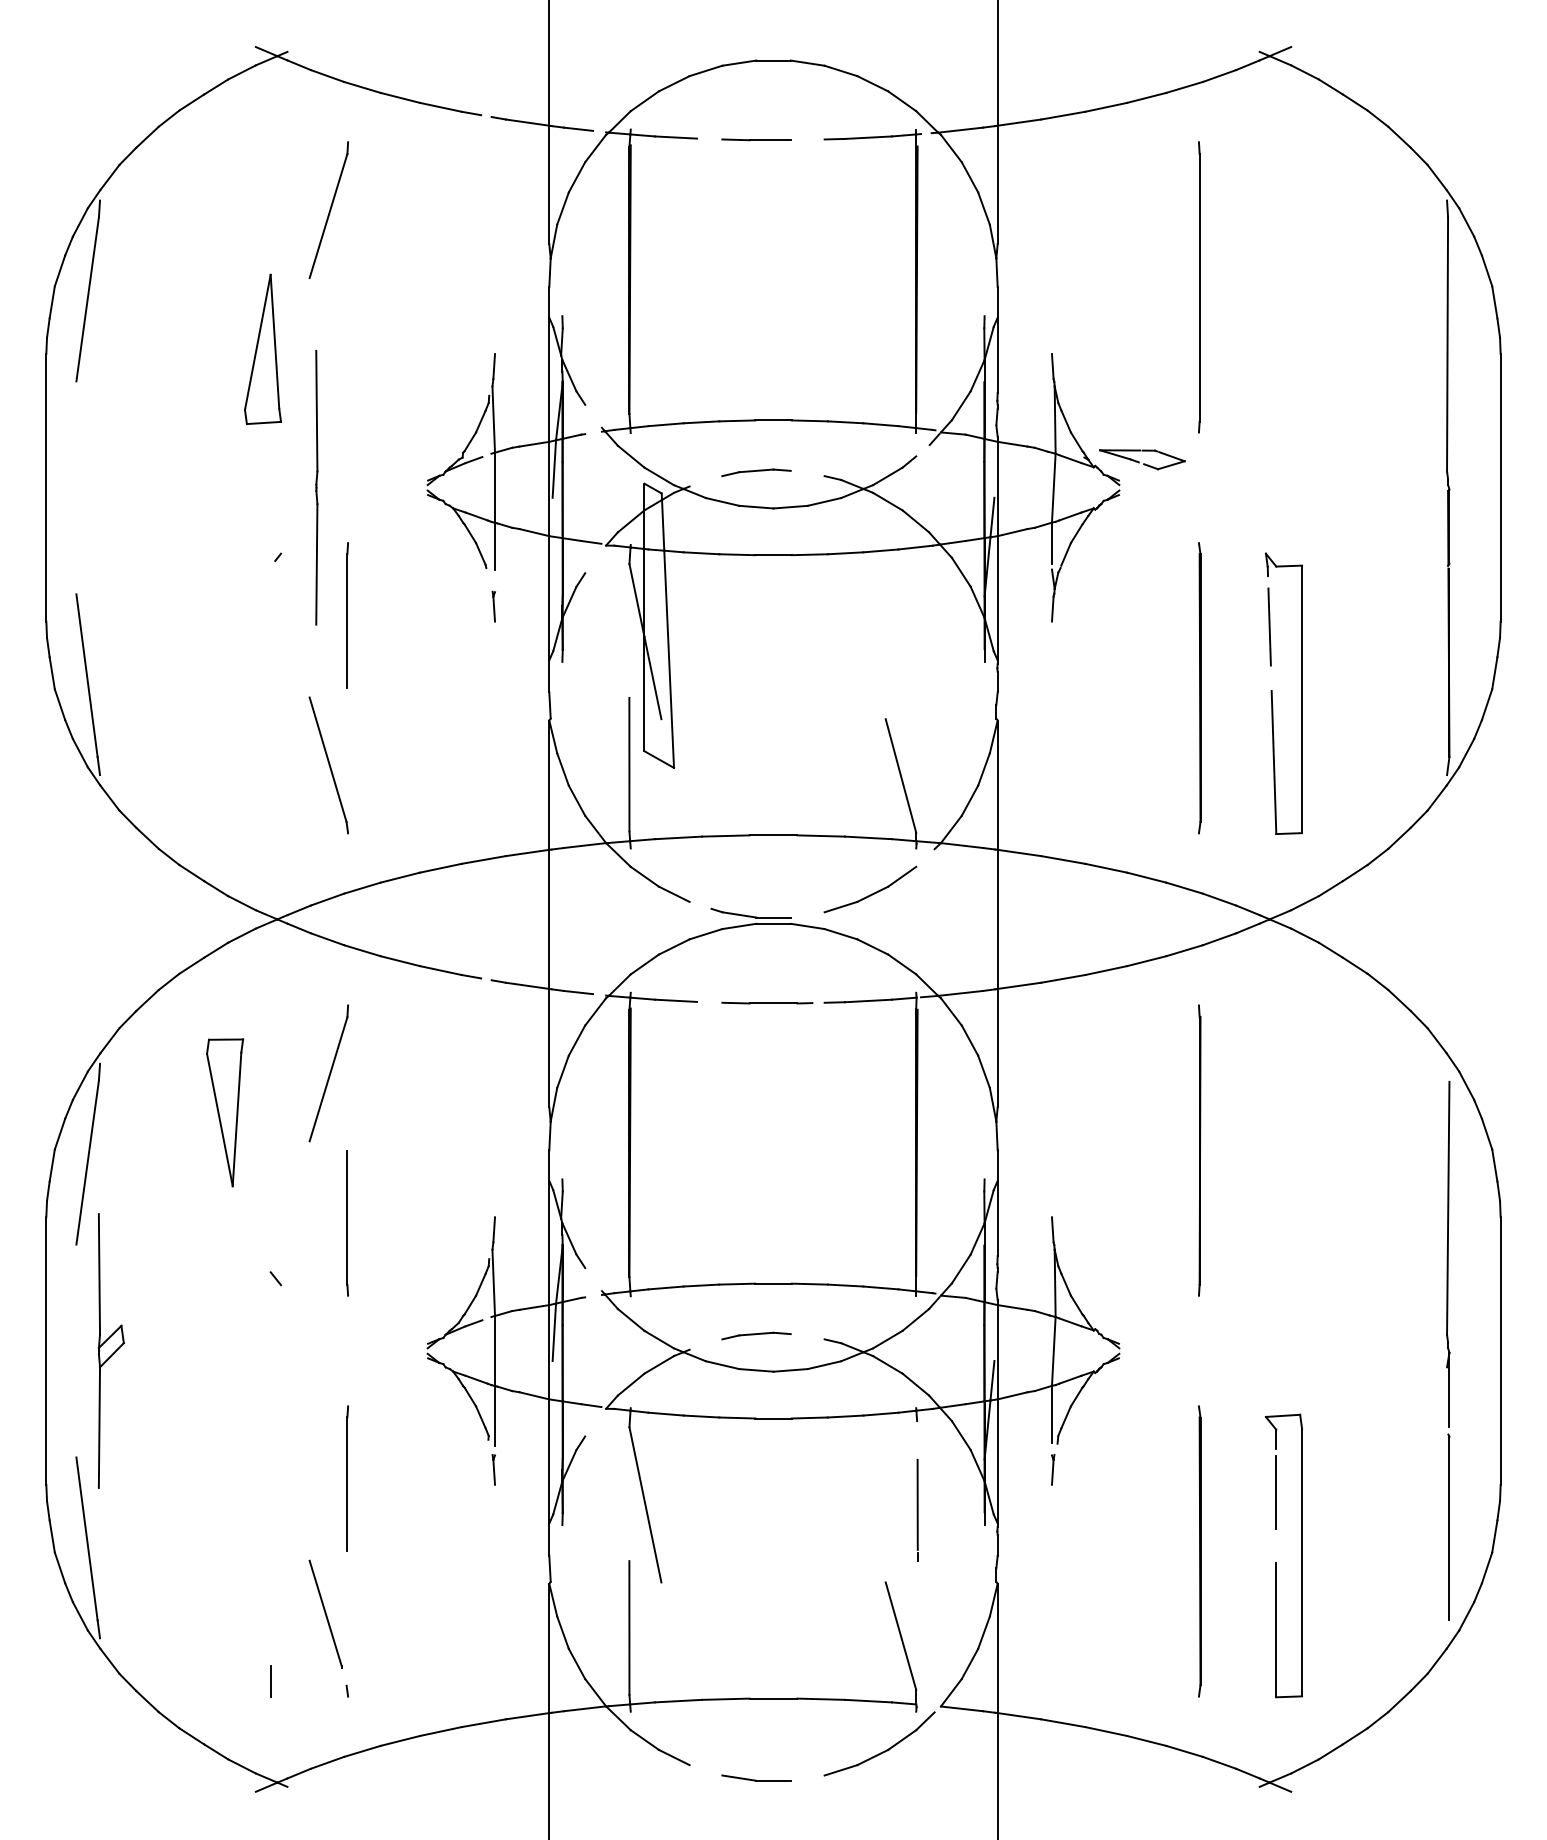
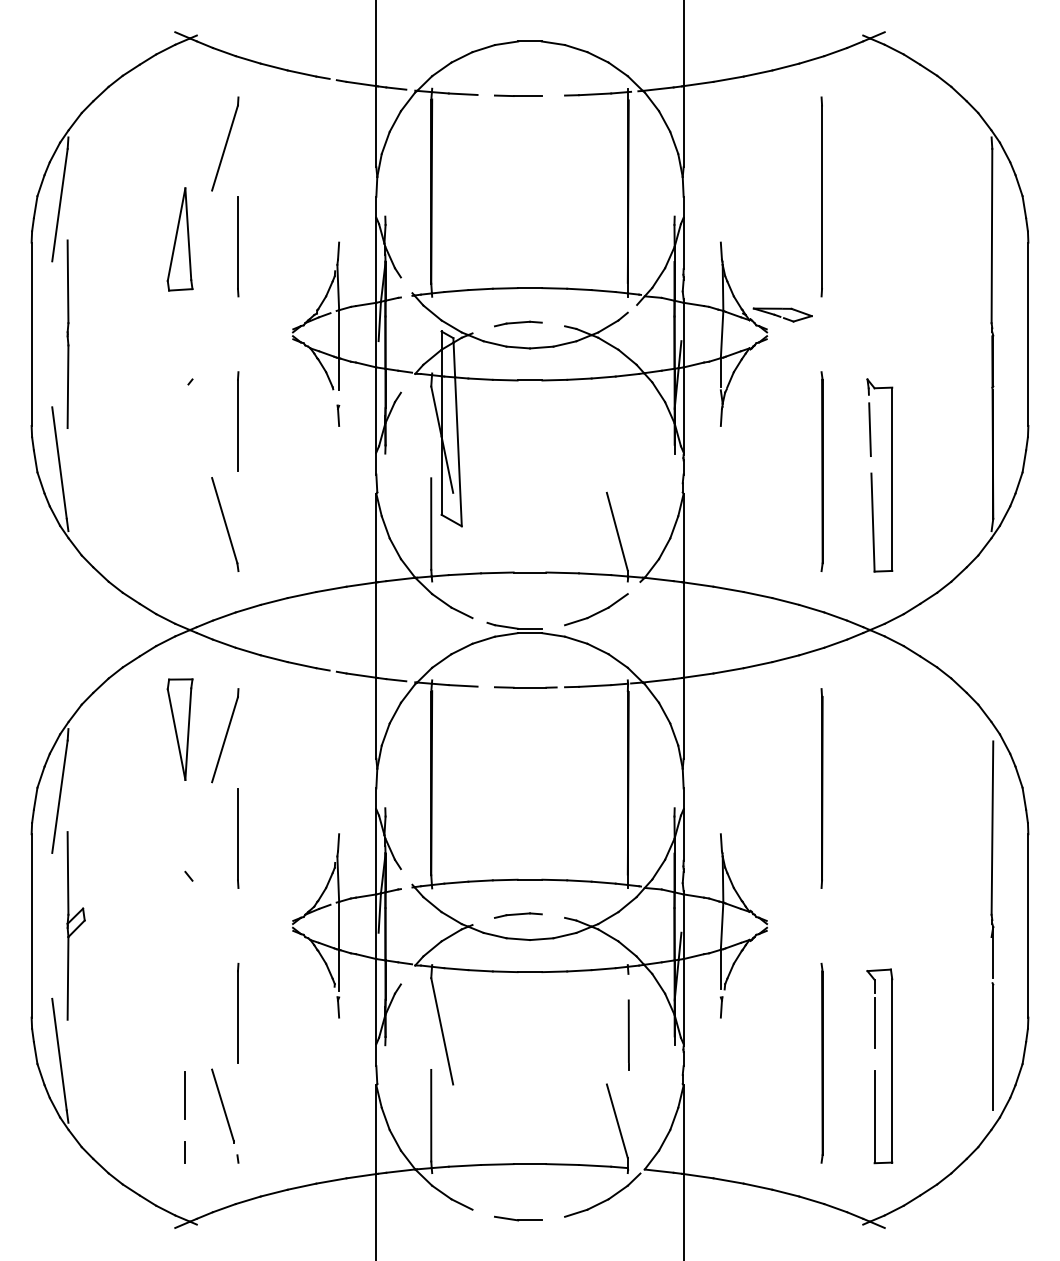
line: (348, 359) -> (238, 246), added
line: (316, 486) -> (67, 333), moved
part: (224, 1112) -> (179, 729), moved
line: (270, 1598) -> (185, 1095), added

